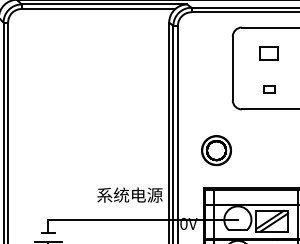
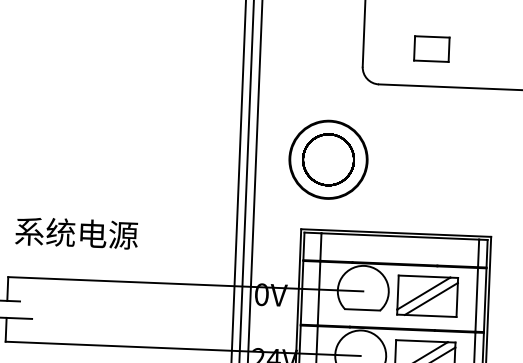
part: (268, 89) -> (430, 49), size x1.67
part: (216, 150) -> (328, 159), size x1.43
text: (129, 194) -> (75, 231), moved

